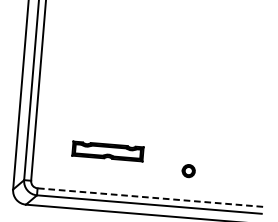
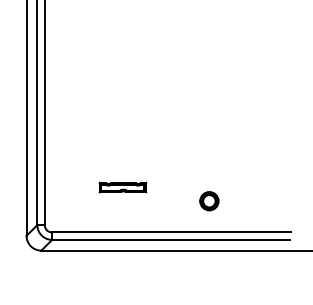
part: (107, 151) -> (122, 187), size x0.62
part: (188, 171) -> (209, 201), size x1.43
line: (149, 197) -> (170, 232), dashed -> solid

